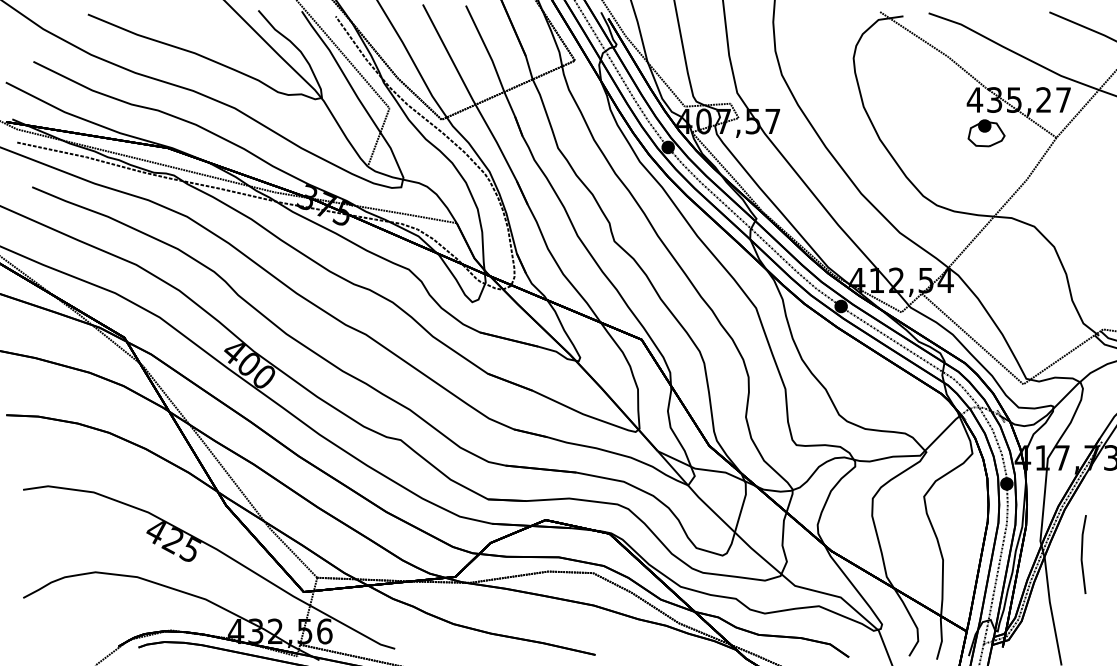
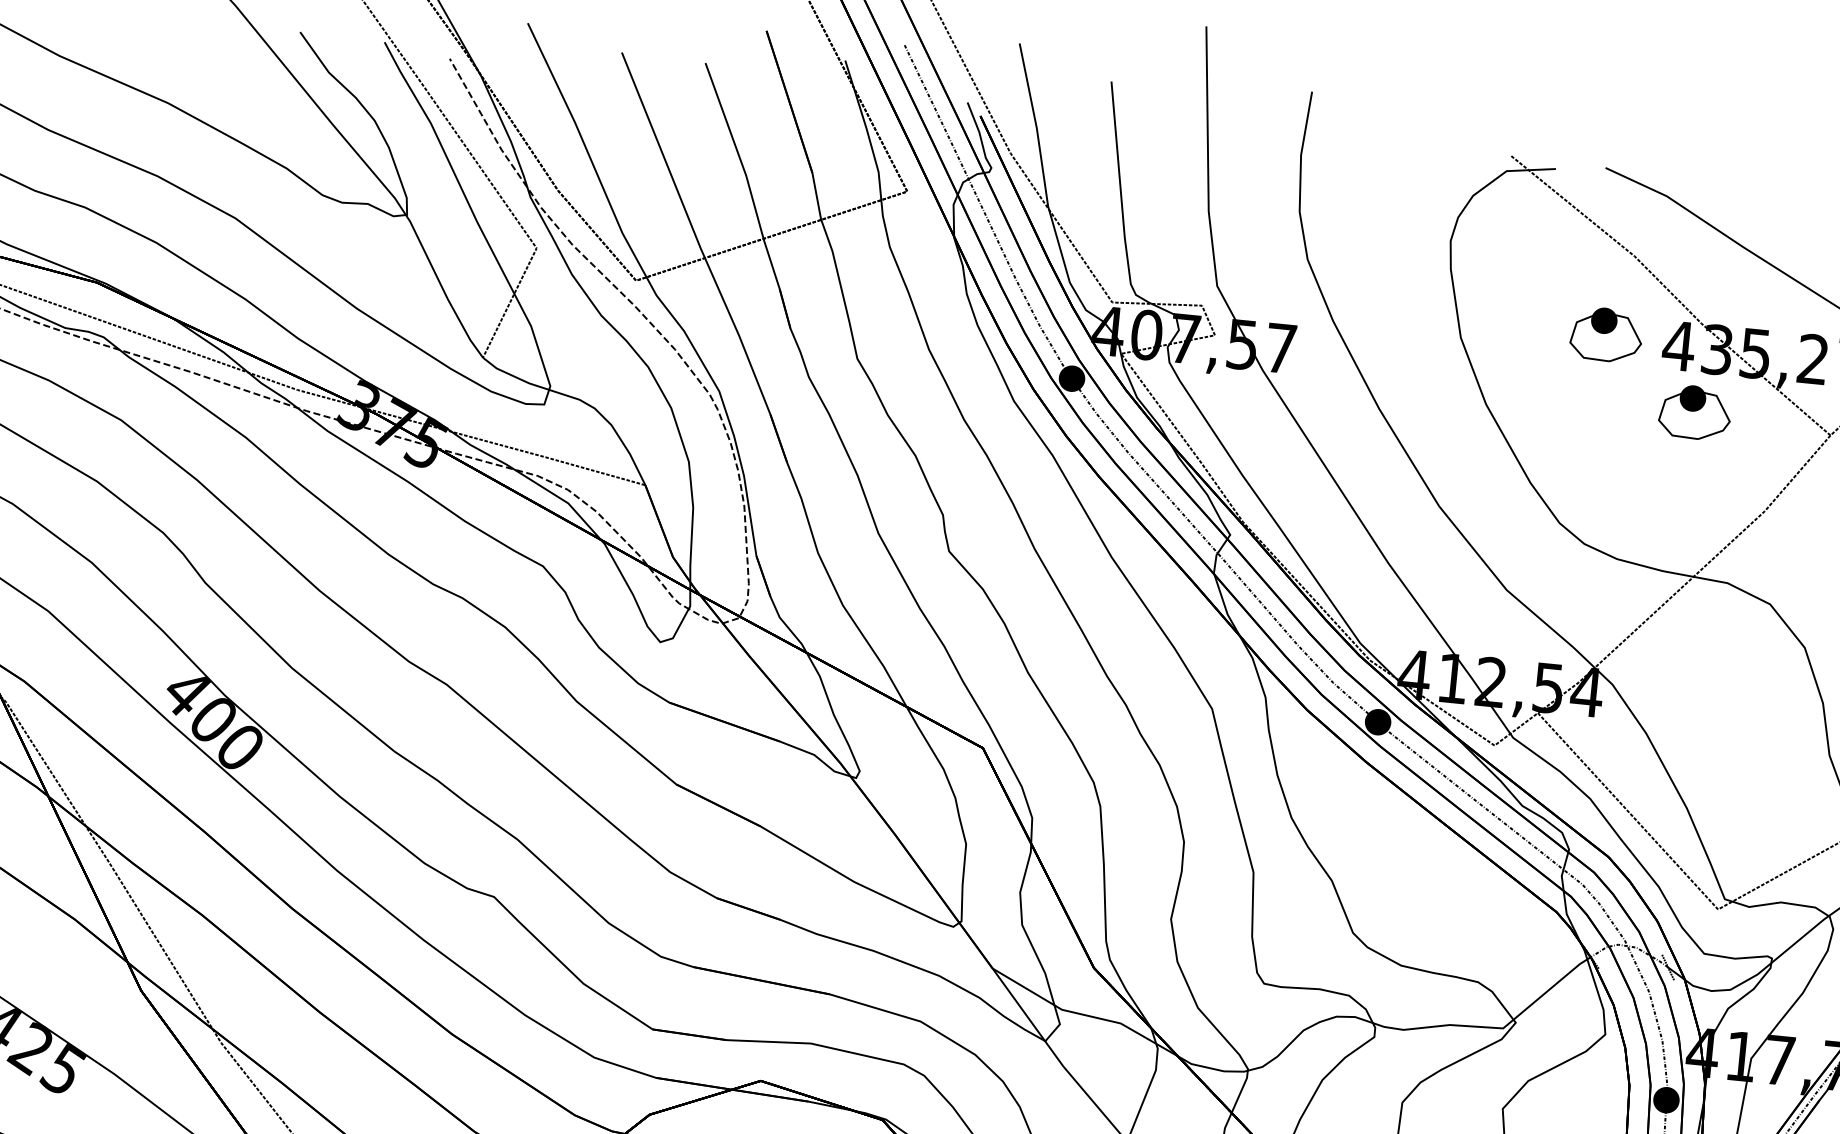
part: (937, 98) -> (1606, 335), added

